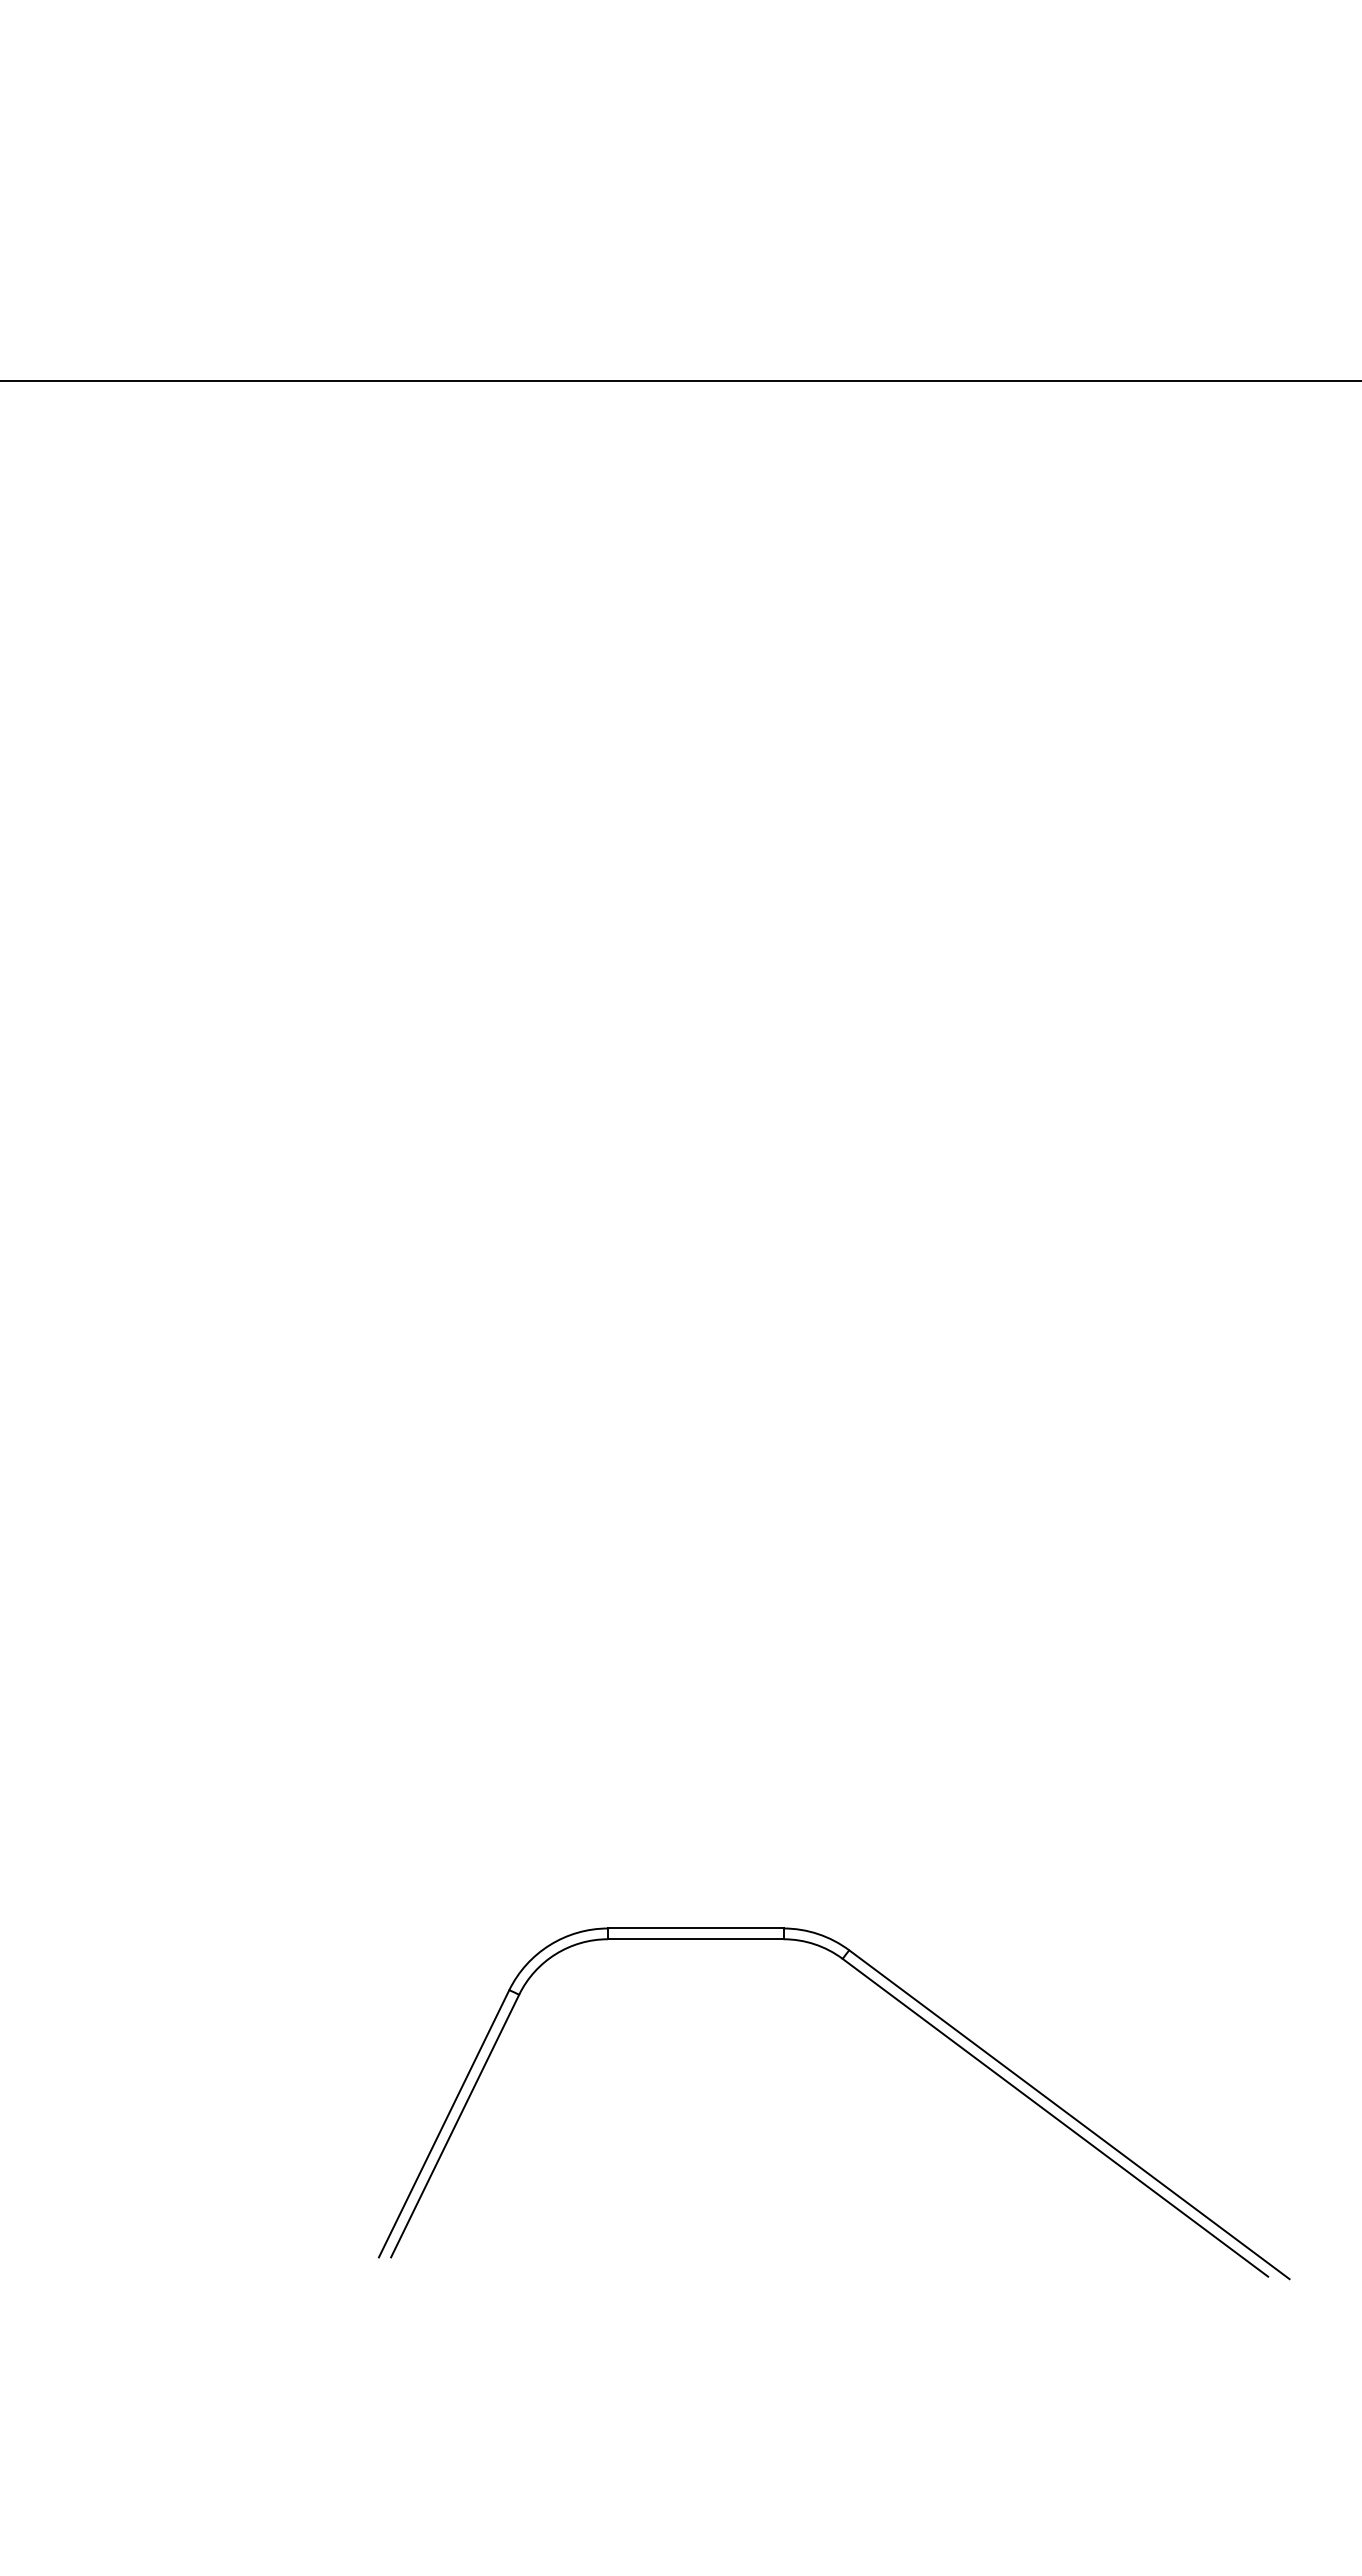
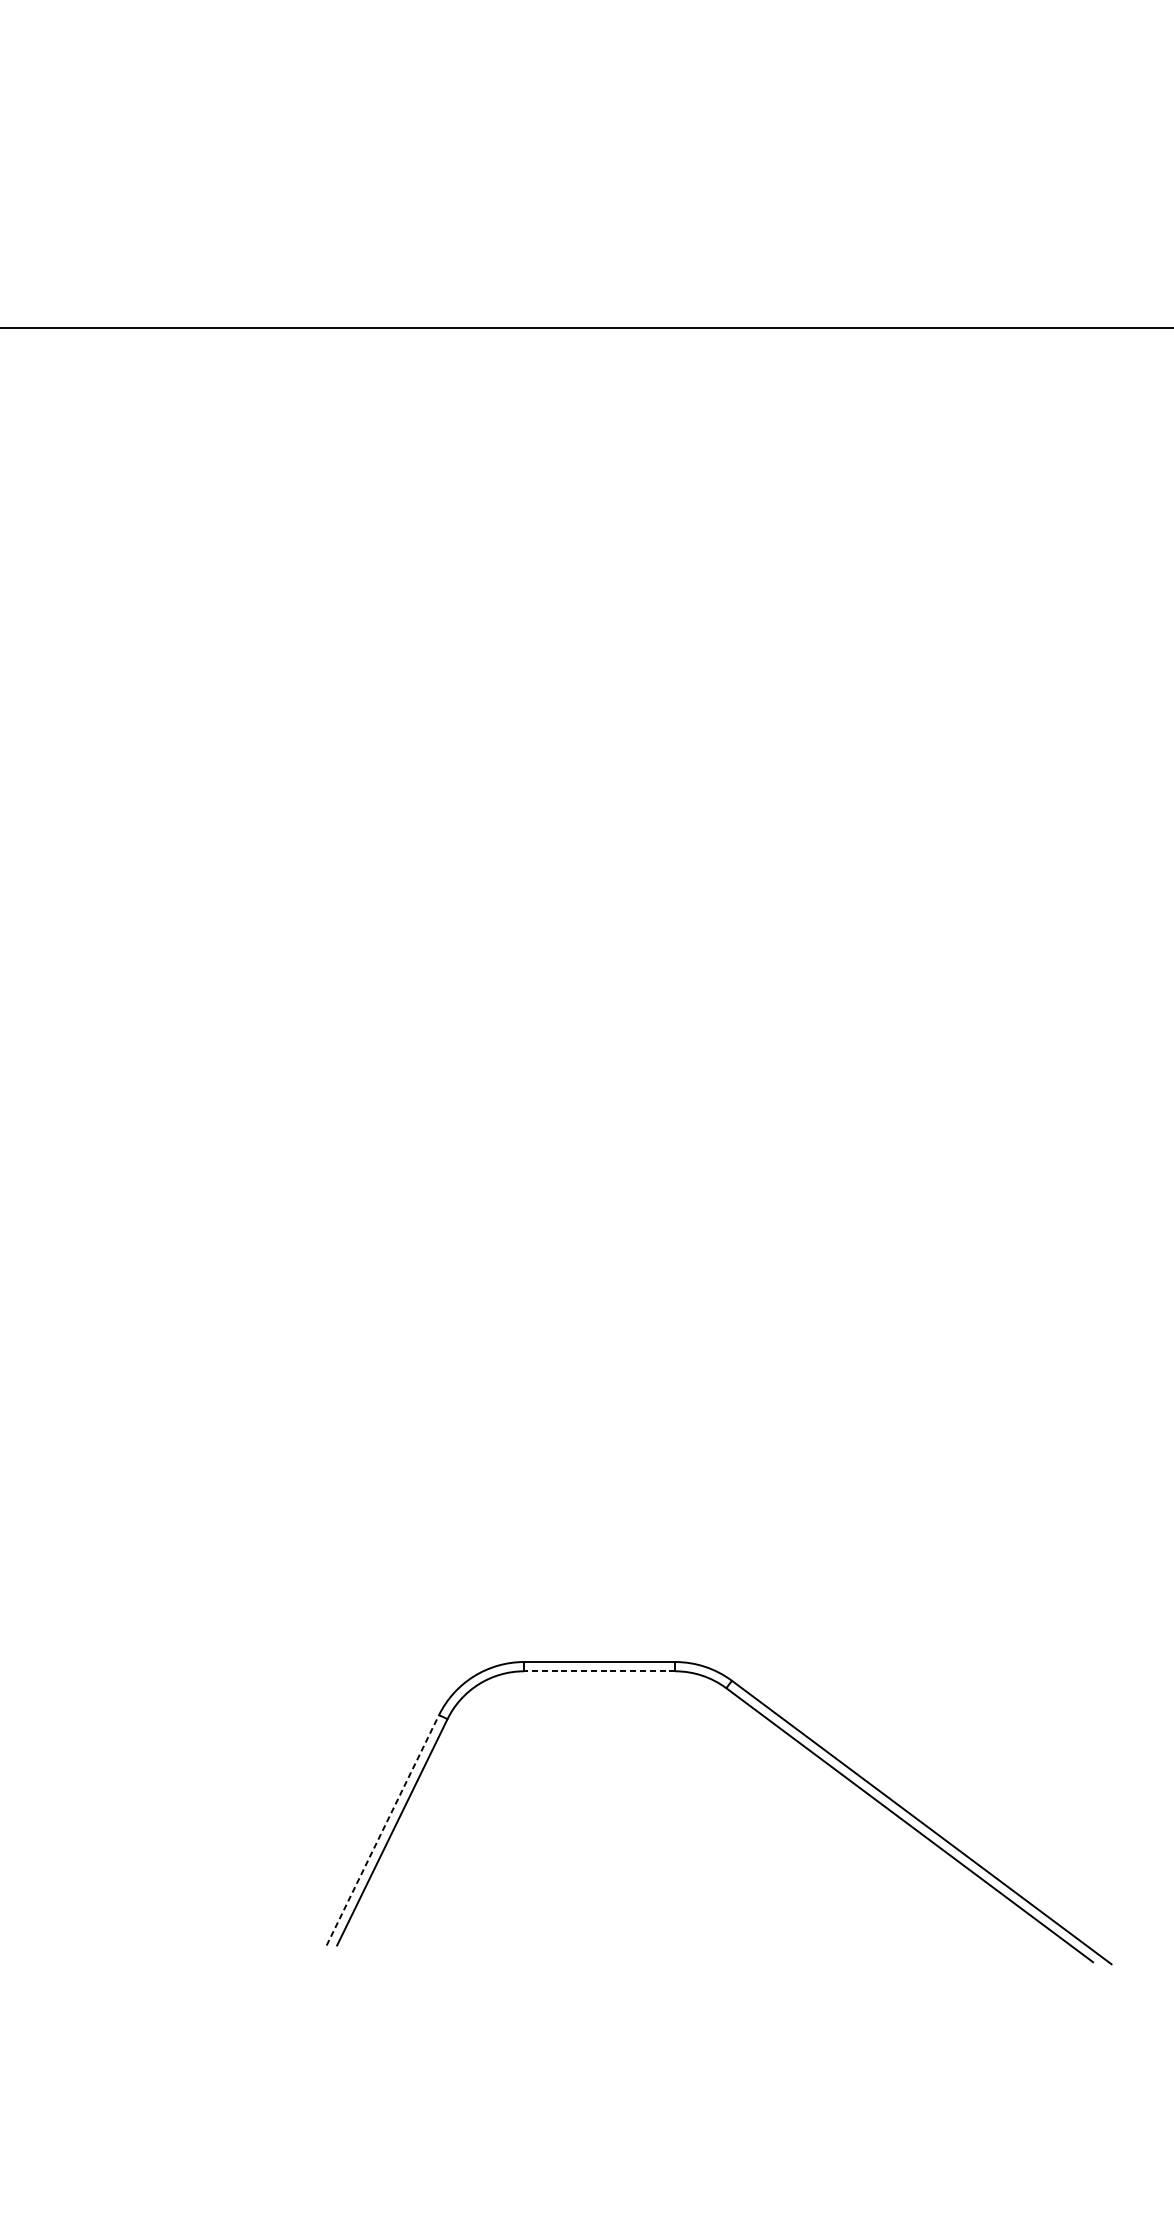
line: (695, 1939) -> (599, 1671), solid -> dashed
line: (444, 2123) -> (383, 1830), solid -> dashed

